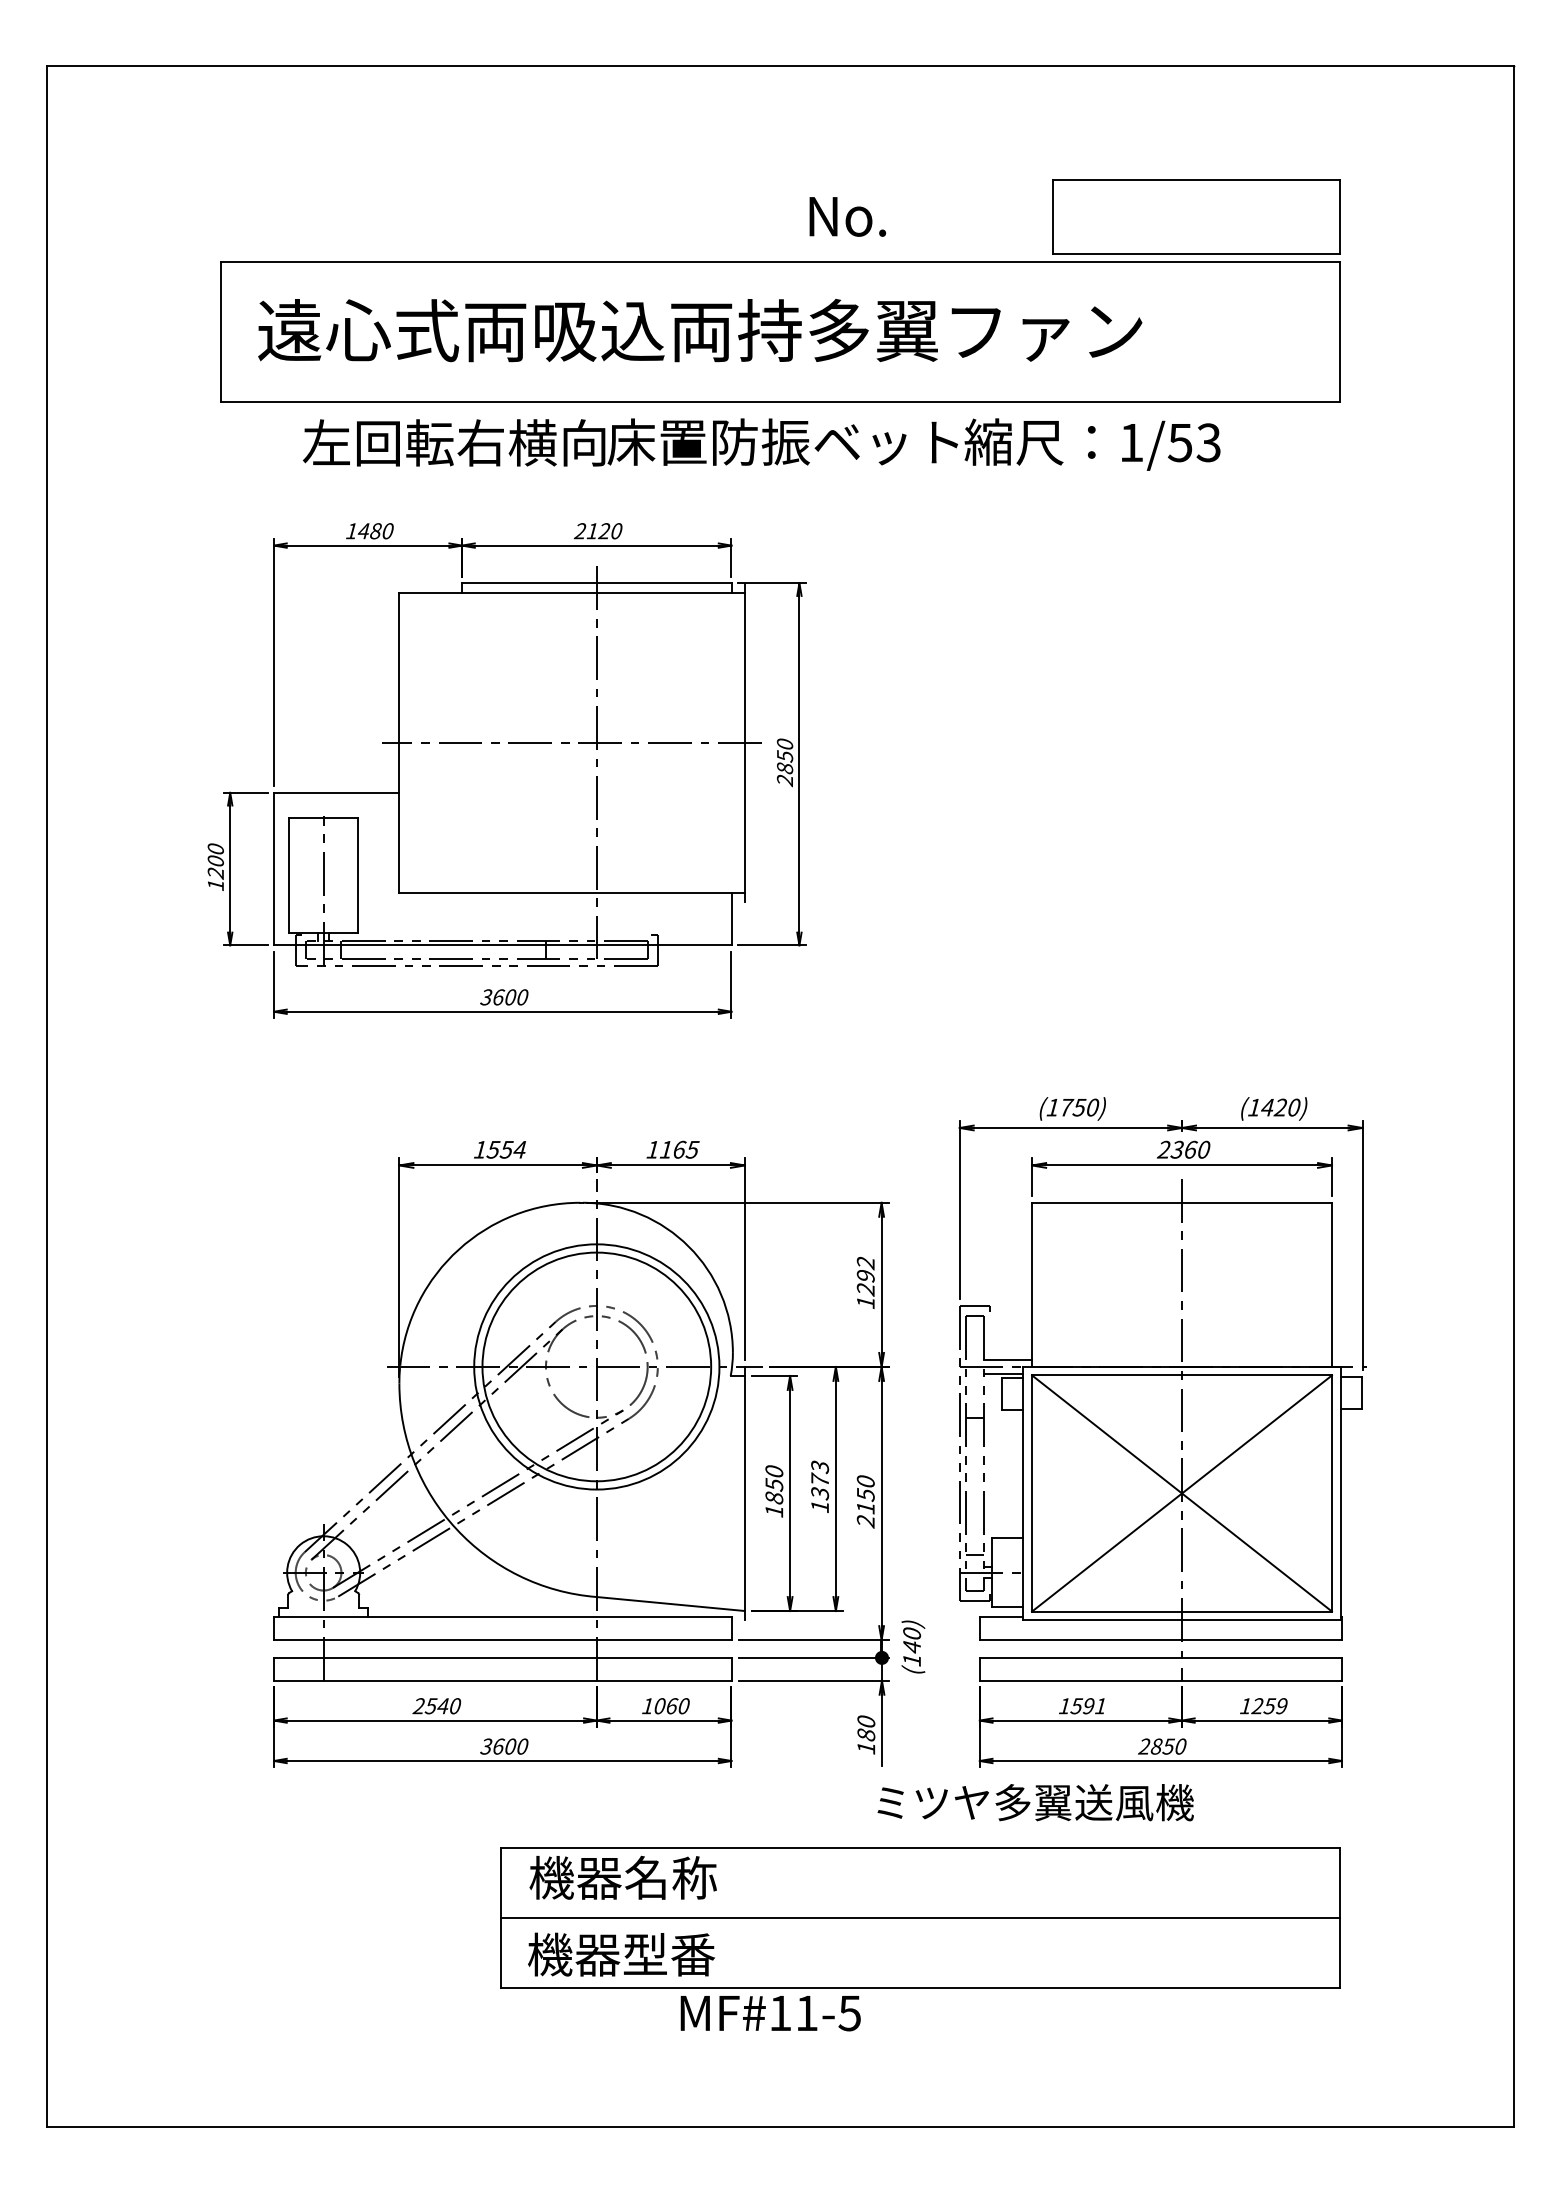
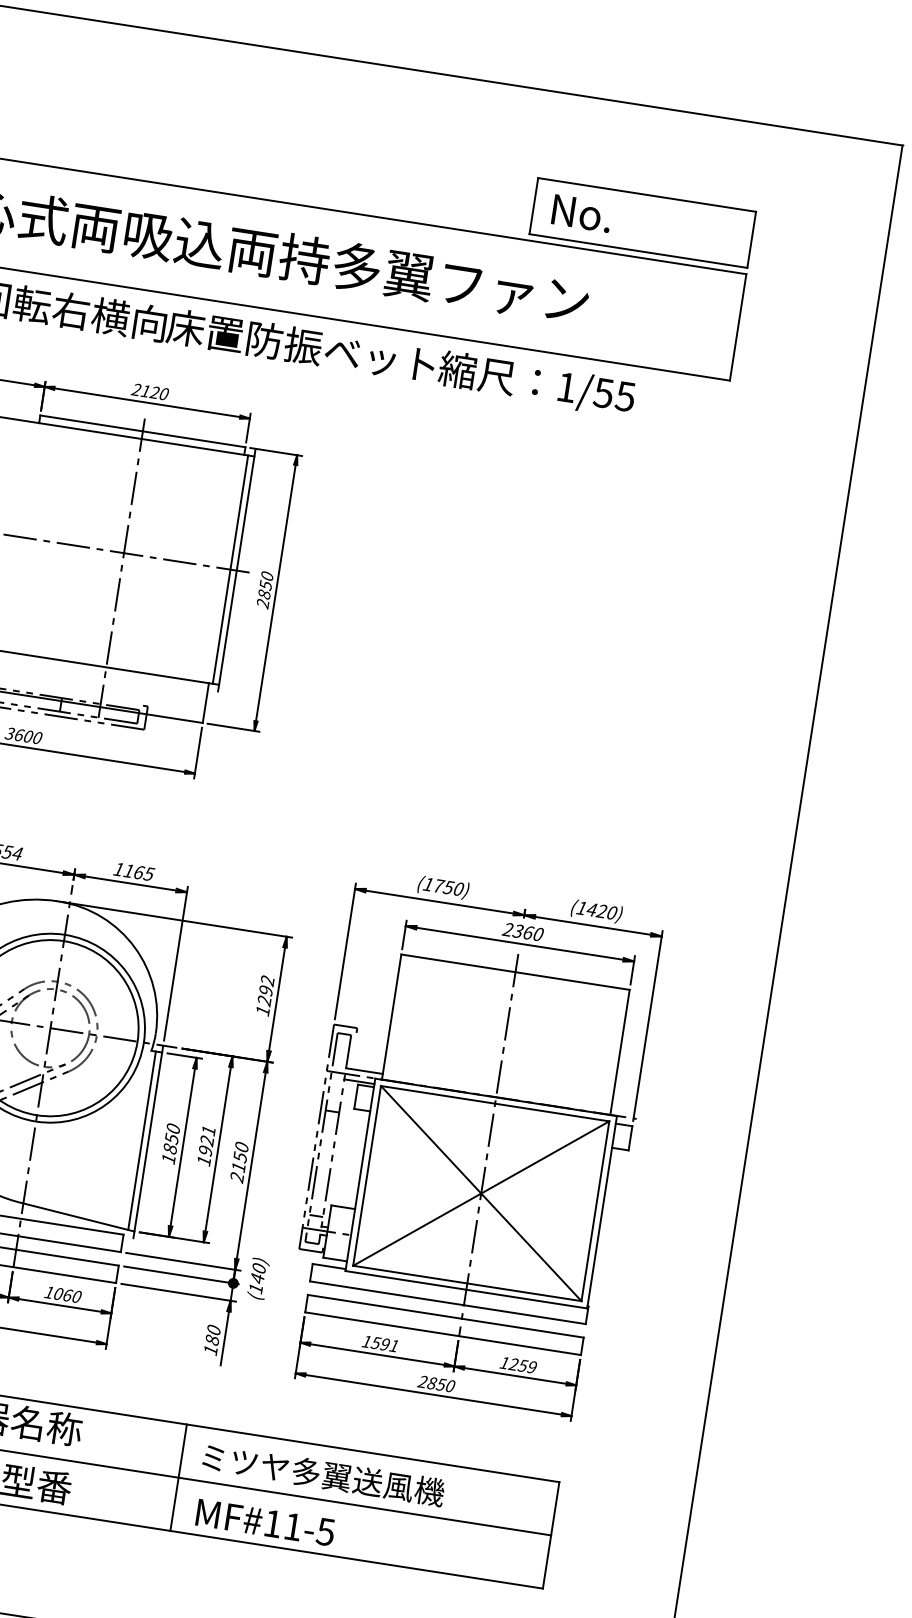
text: (847, 216) -> (581, 213), moved
text: (1208, 442) -> (625, 396), 1/53 -> 1/55
line: (736, 743) -> (230, 569), added
text: (820, 1480) -> (207, 1141), 1373 -> 1921
line: (736, 1492) -> (142, 1140), added
text: (1035, 1802) -> (323, 1474), moved
line: (850, 1917) -> (178, 1477), added
text: (770, 2013) -> (265, 1522), moved

